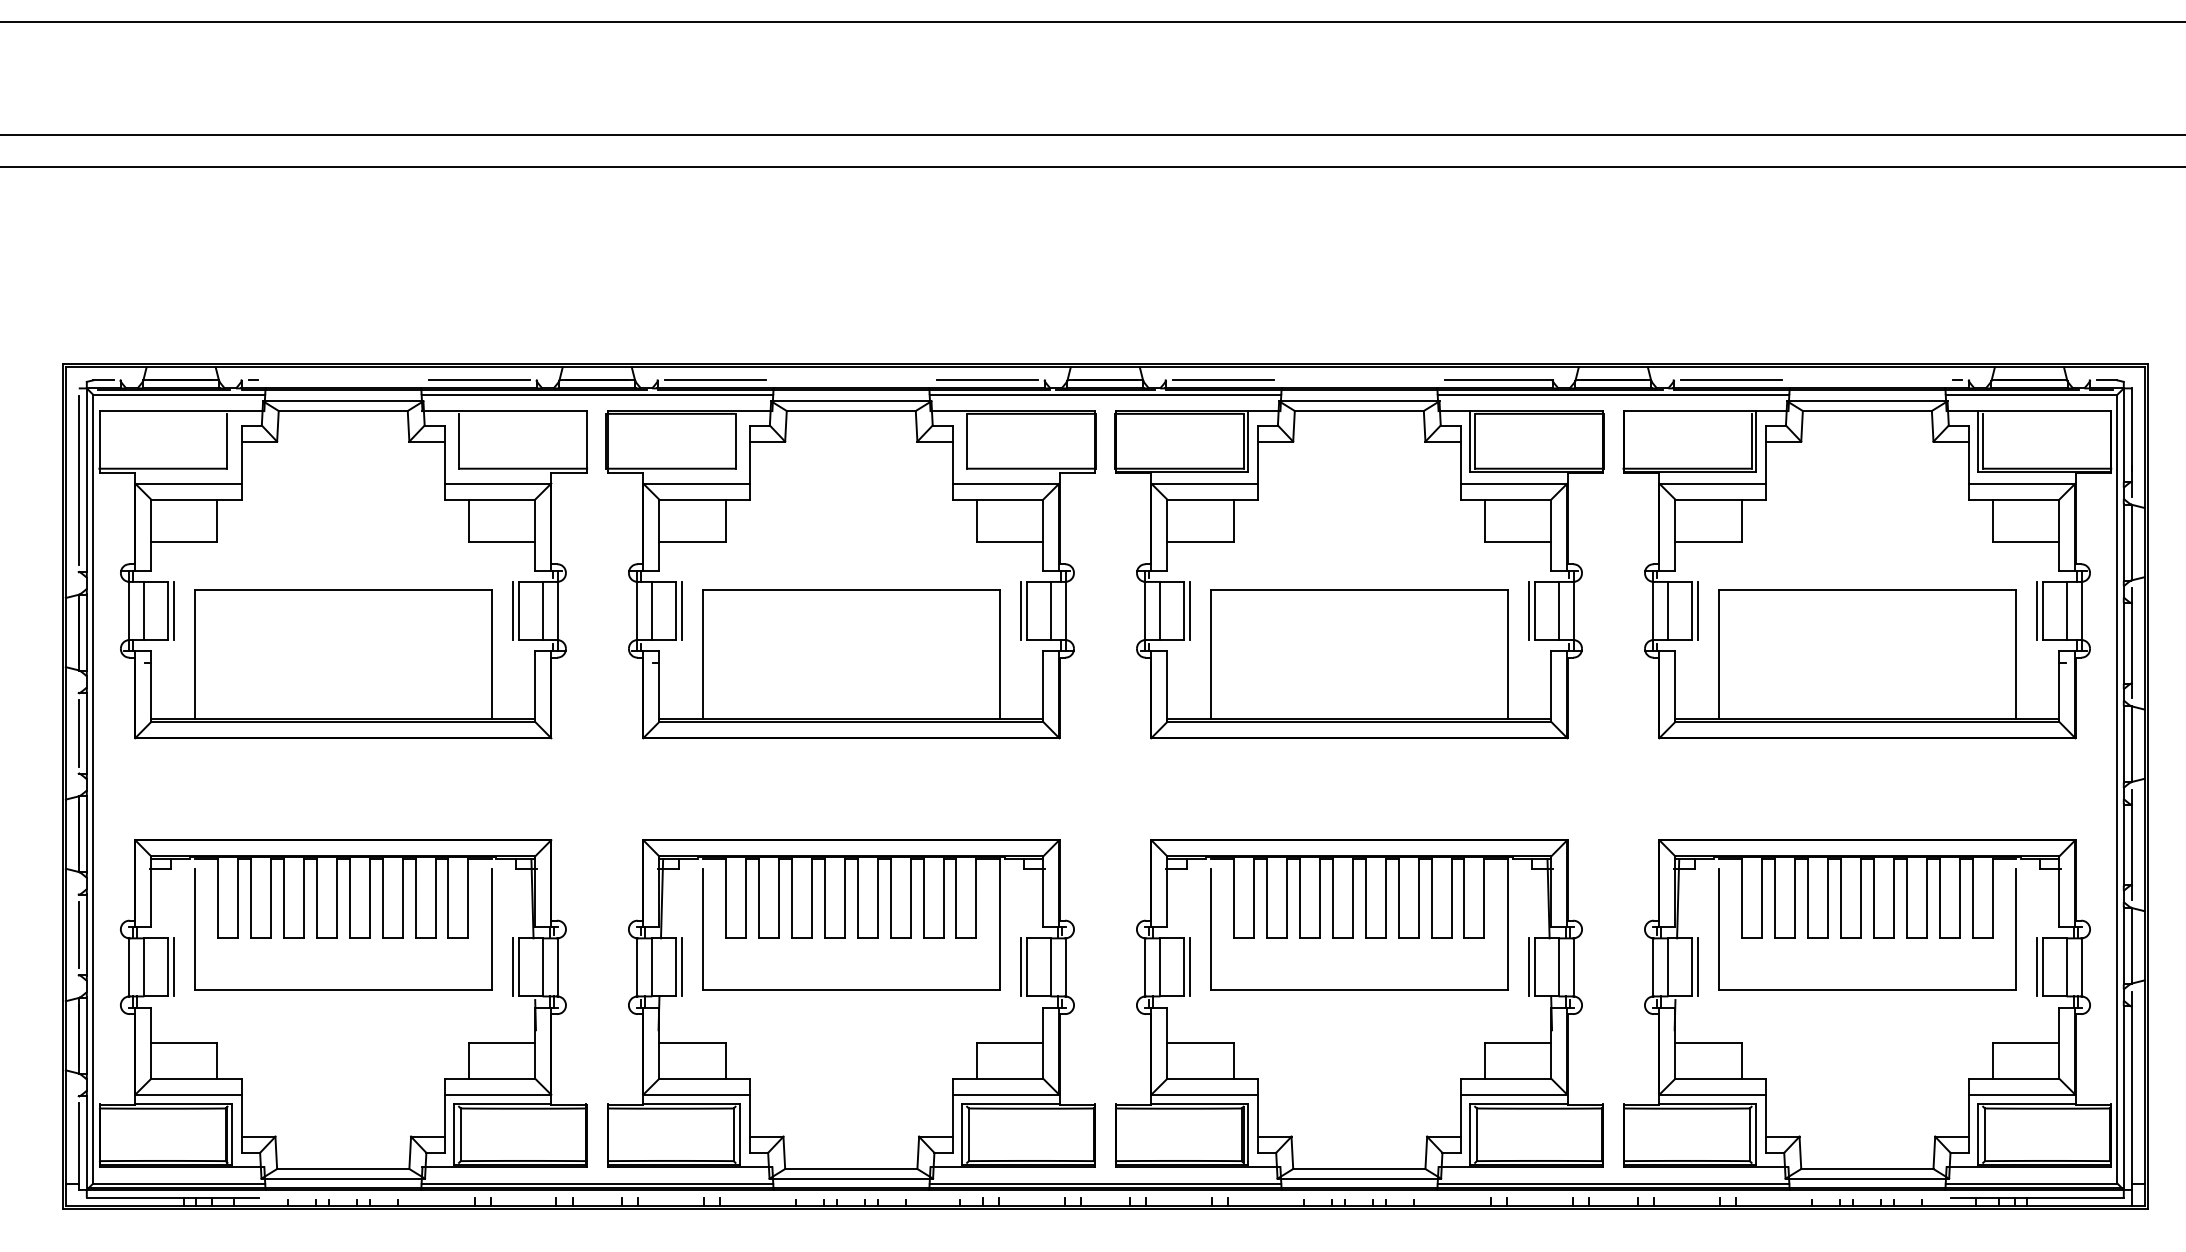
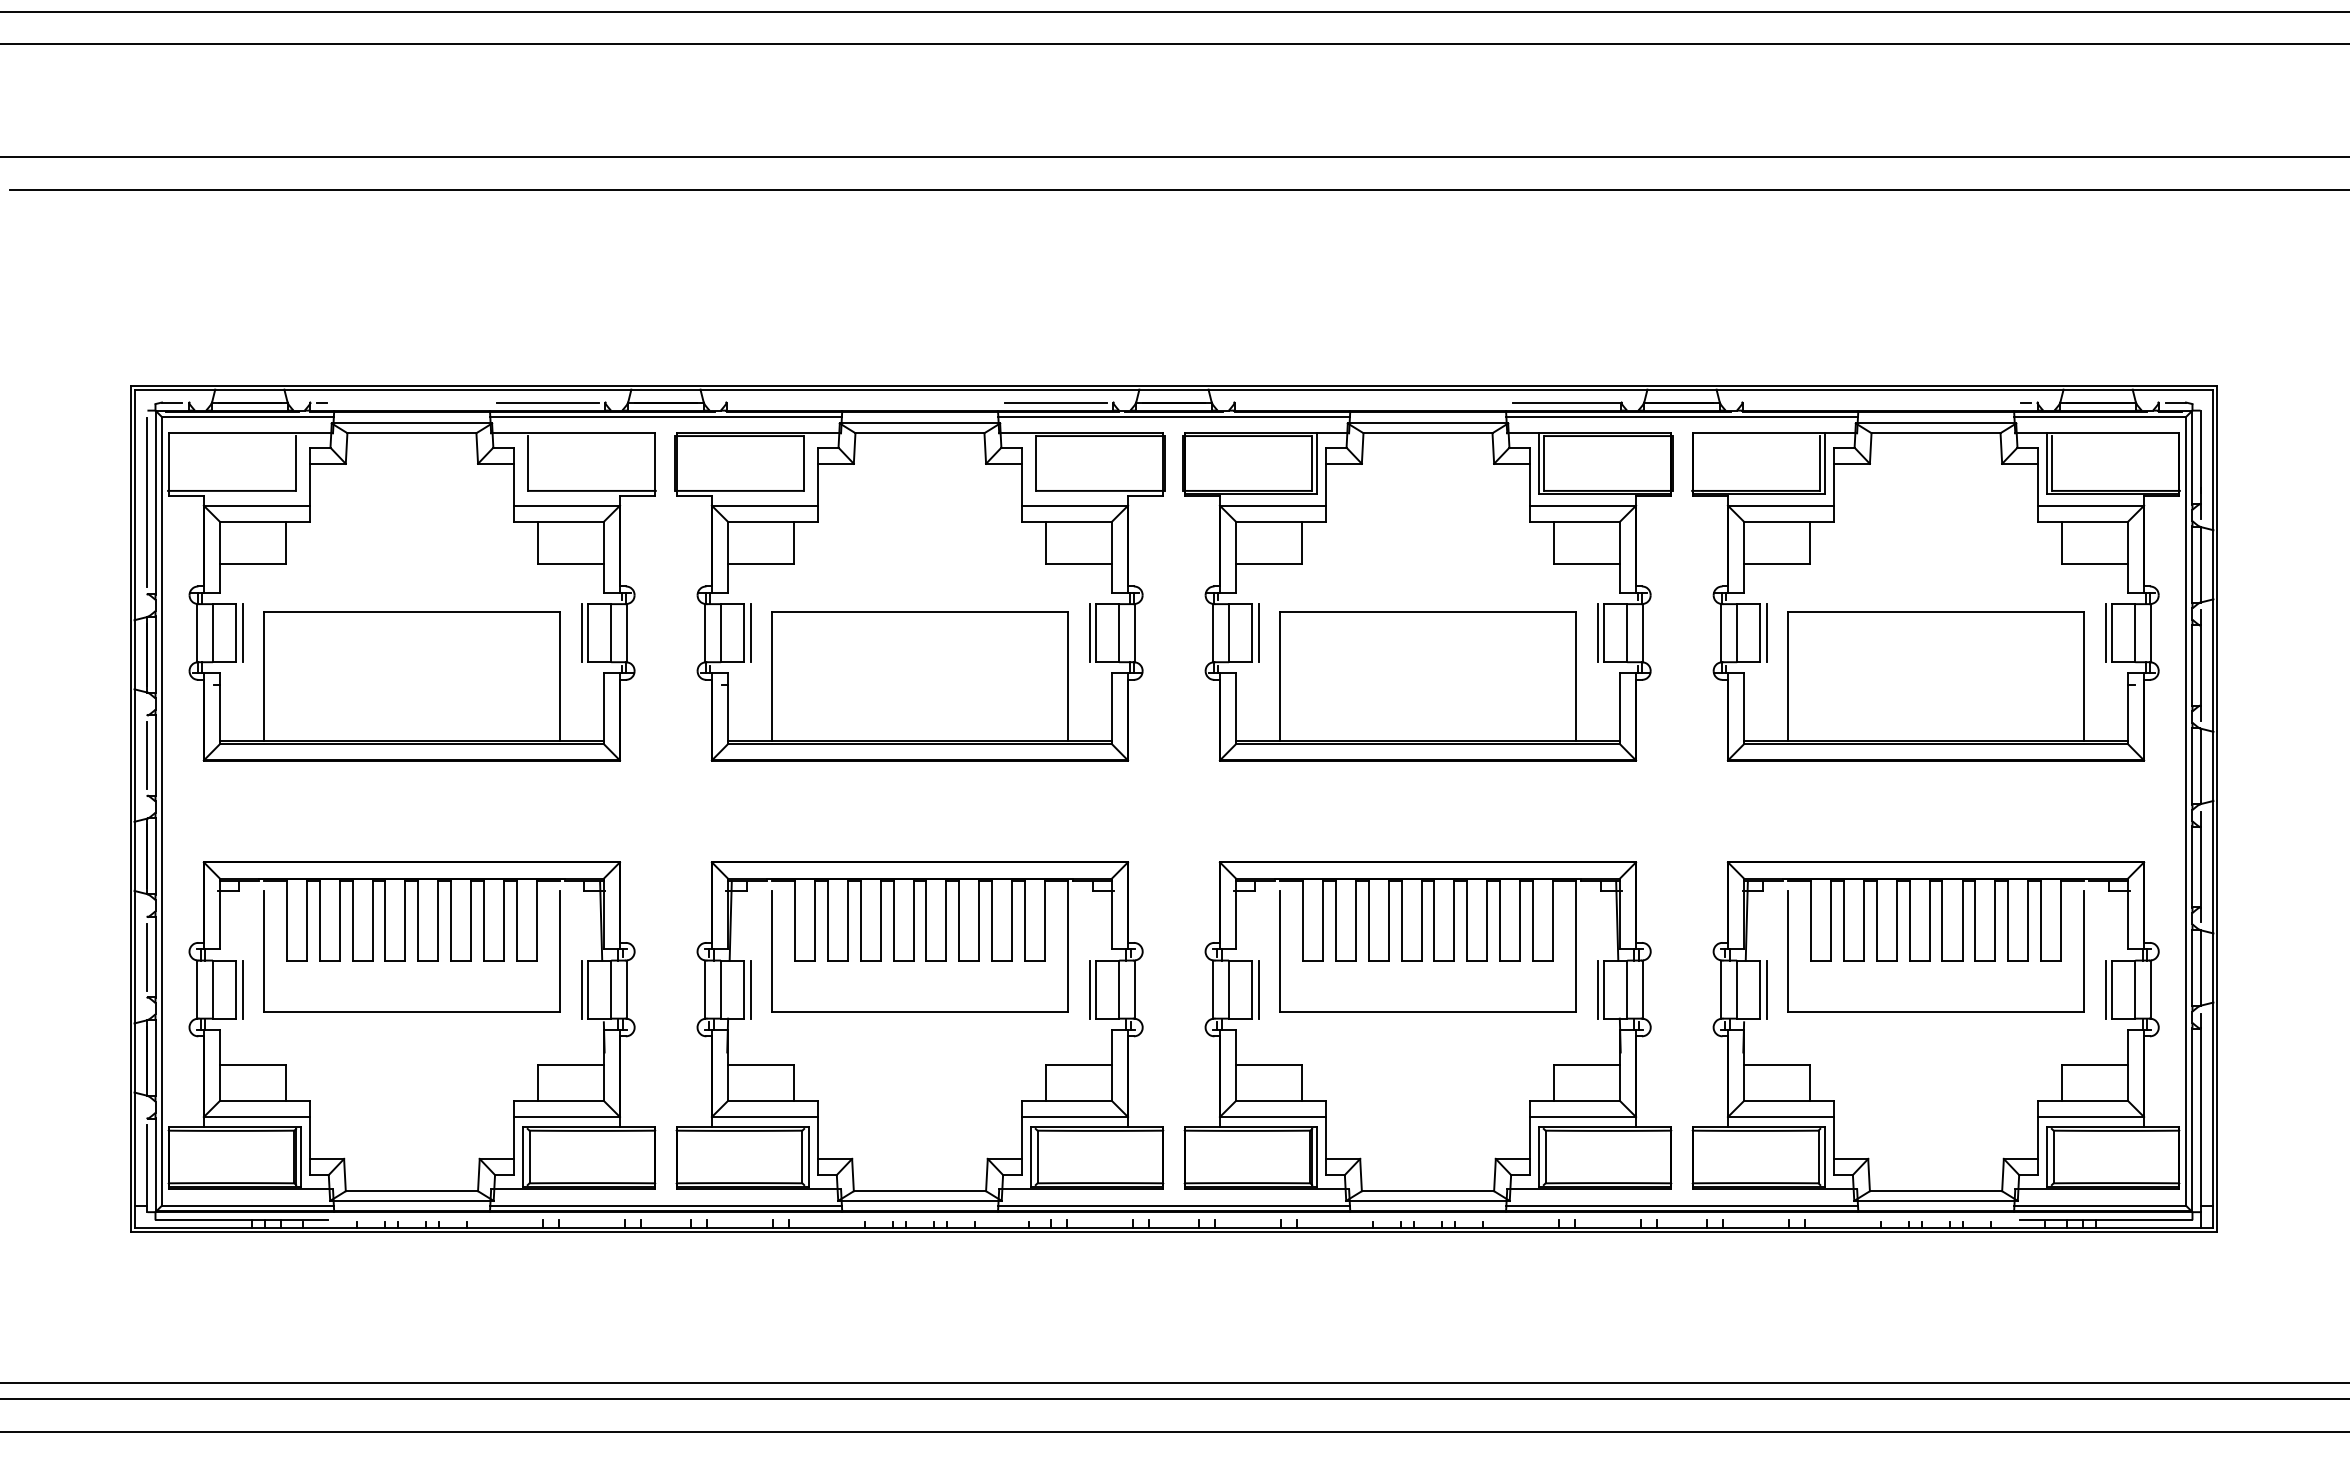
line: (714, 380) -> (783, 402), removed
line: (1223, 380) -> (1292, 402), removed
line: (1731, 380) -> (1800, 402), removed

